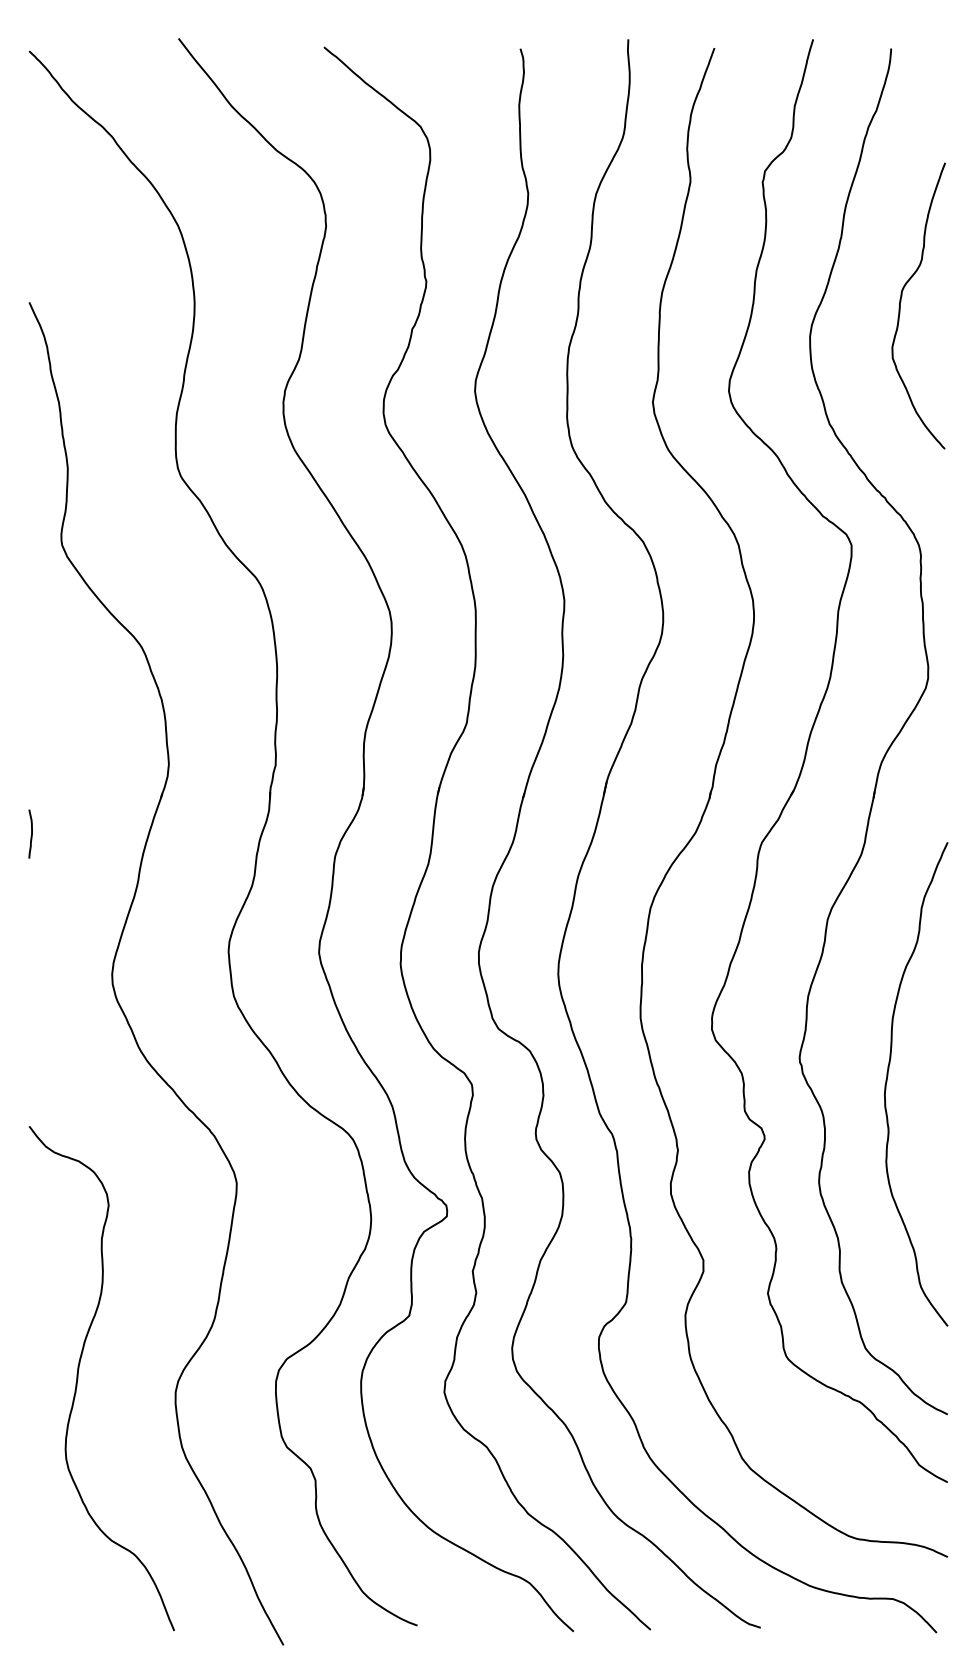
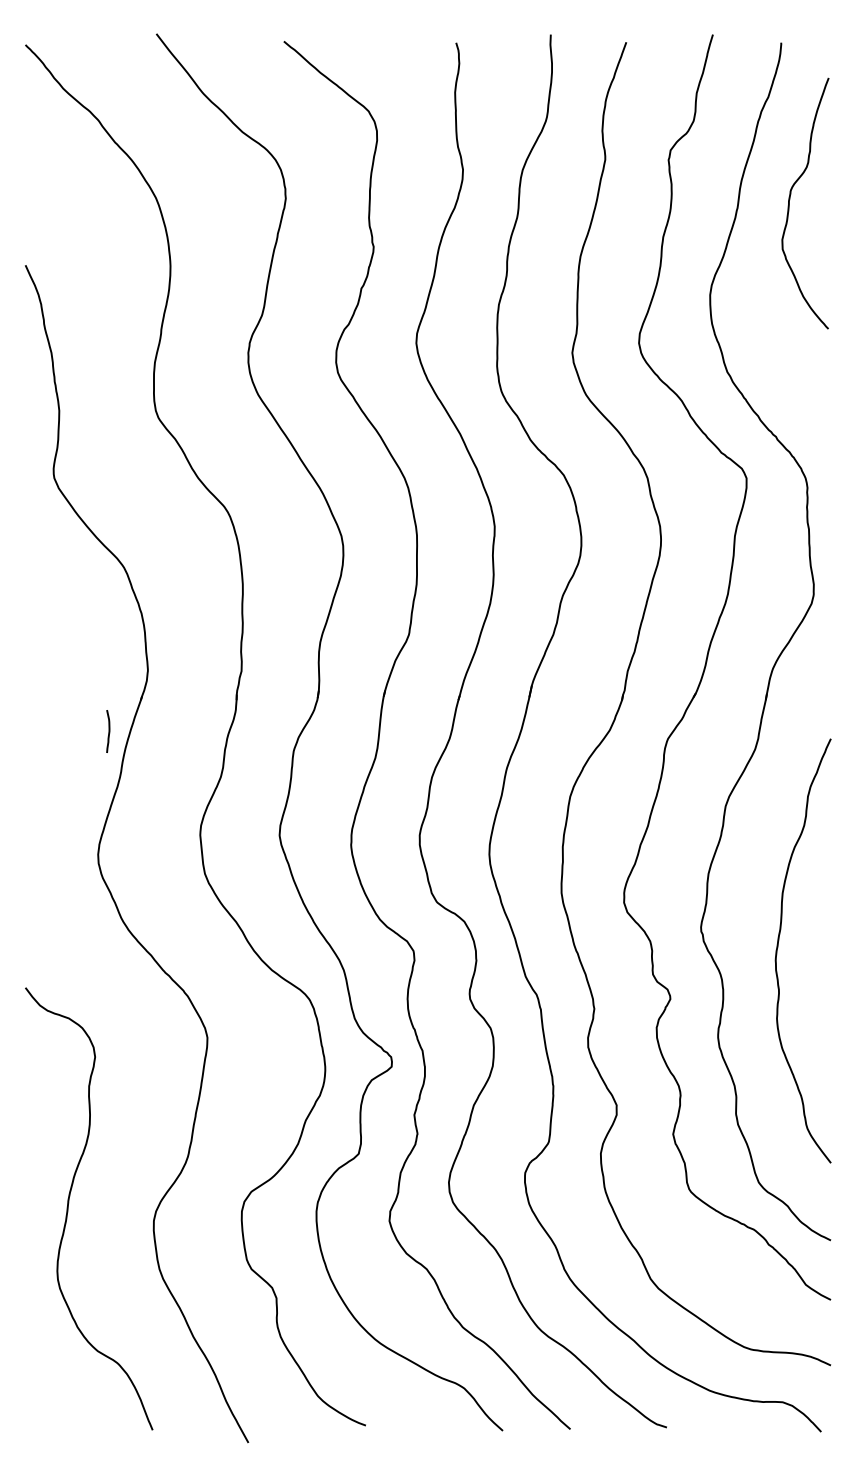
curve: (901, 301) -> (790, 199), moved
curve: (31, 833) -> (109, 730), moved

